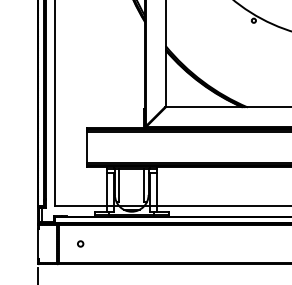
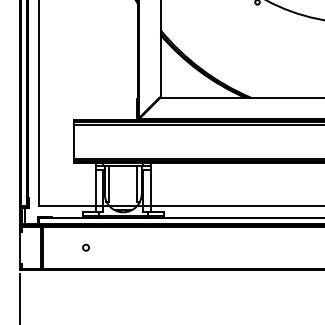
circle: (80, 243) -> (85, 247), moved

